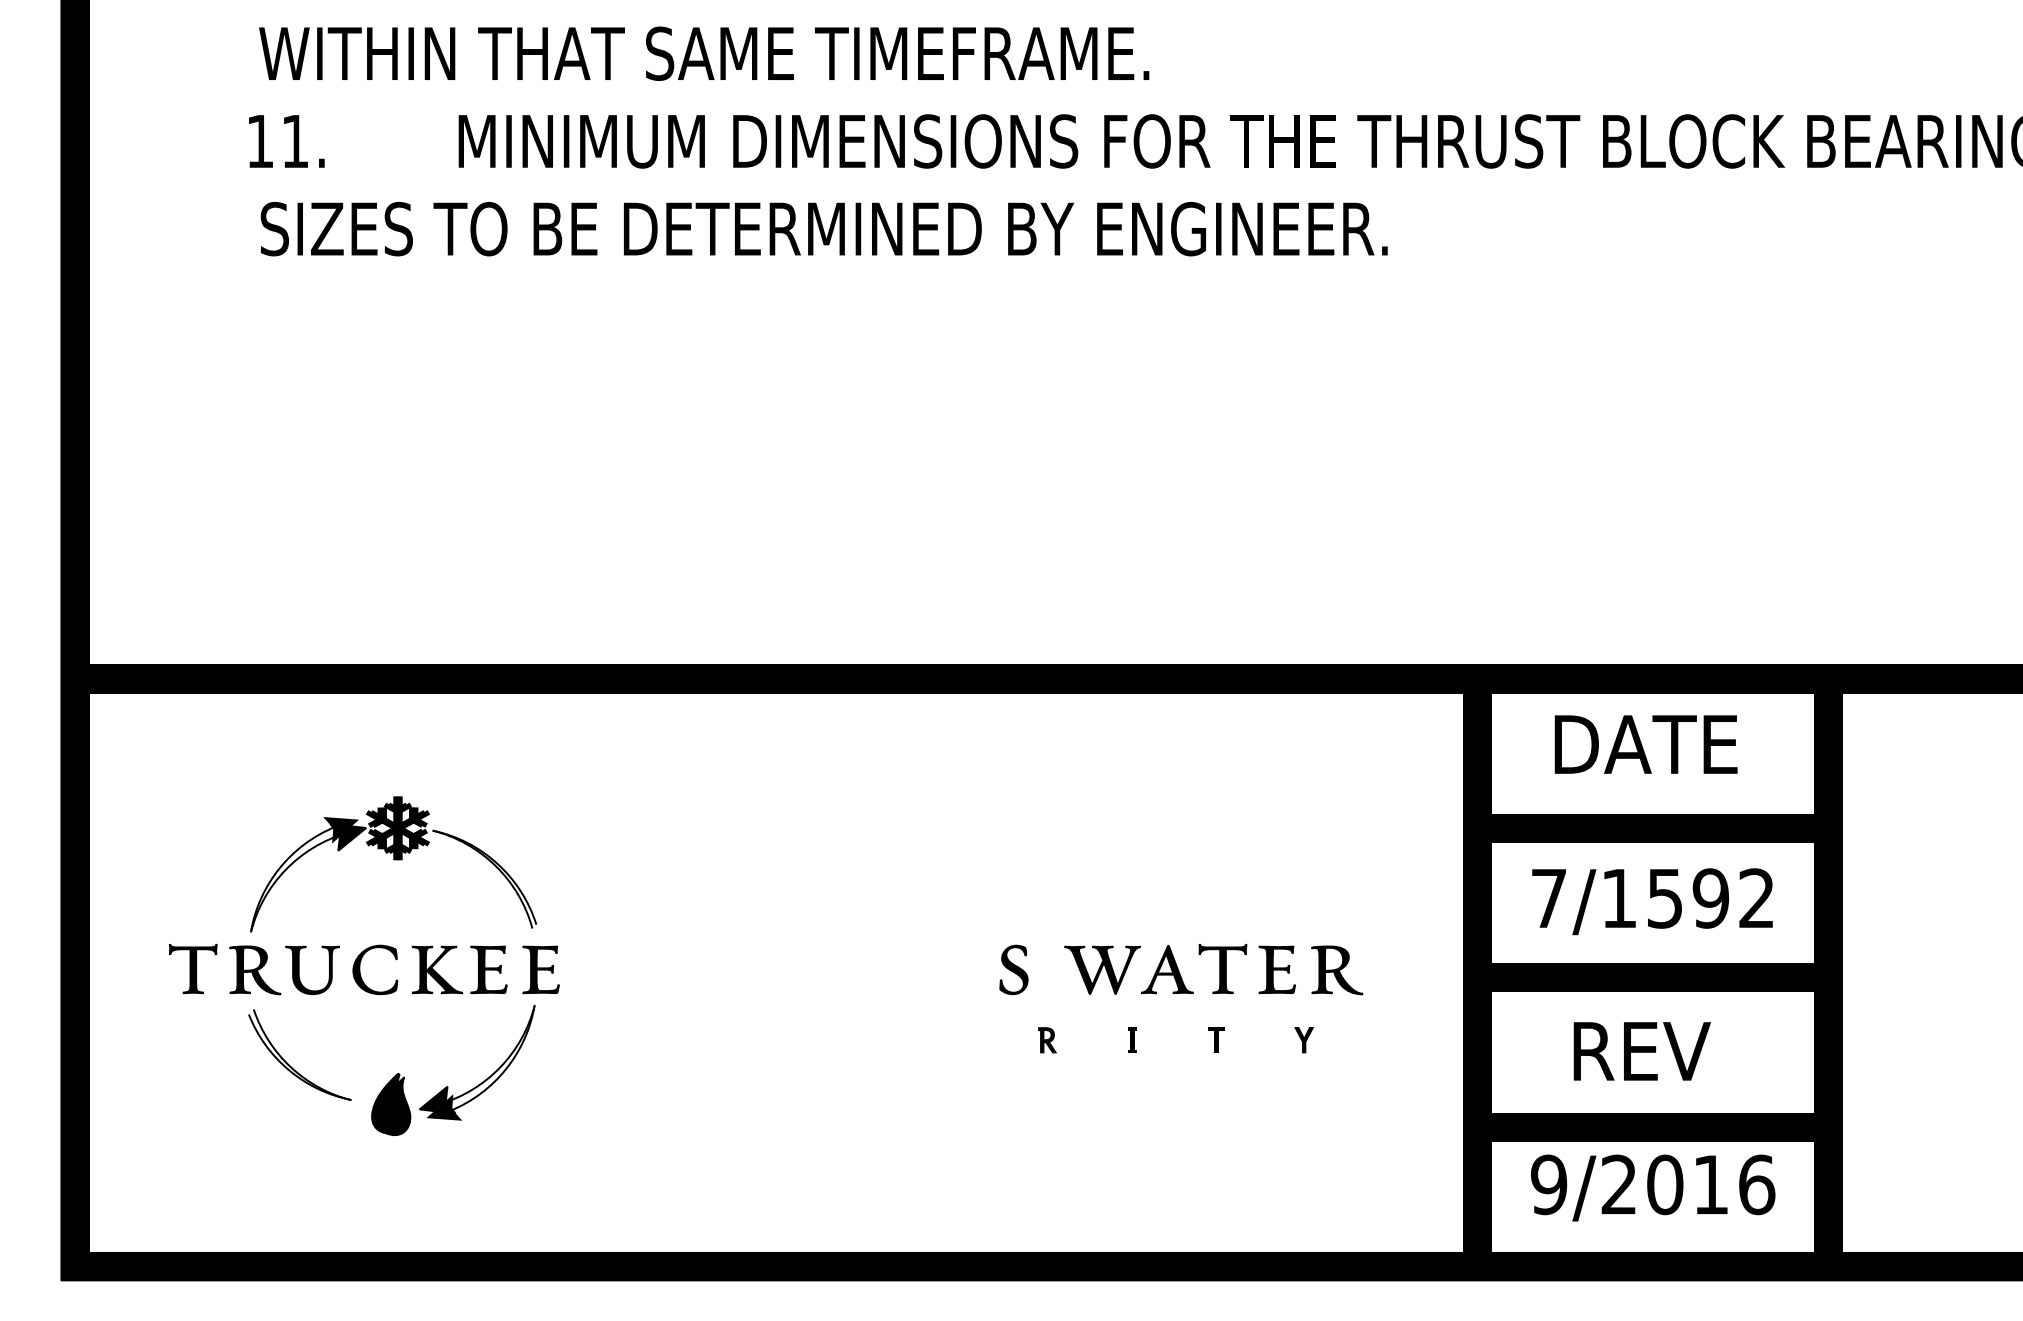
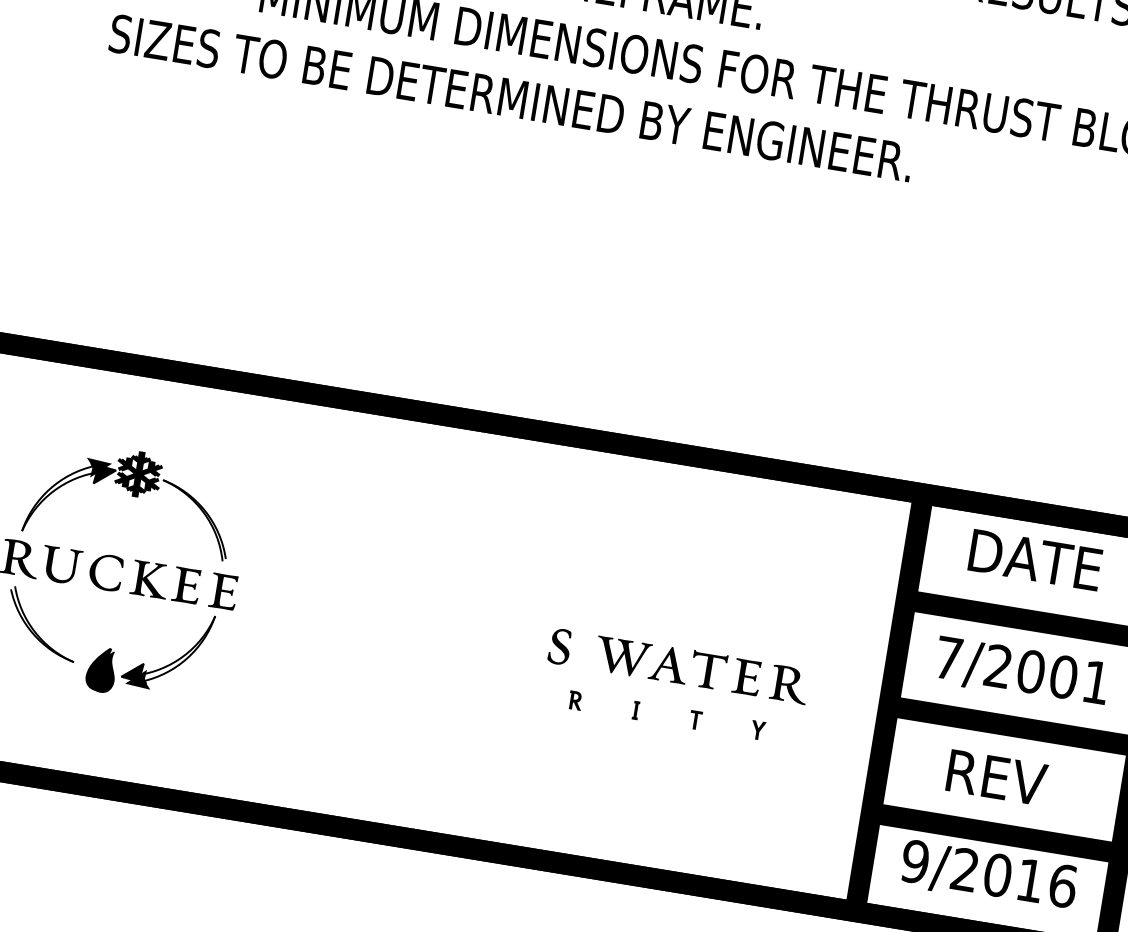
text: (1687, 898) -> (1047, 674), 7/1592 -> 7/2001

